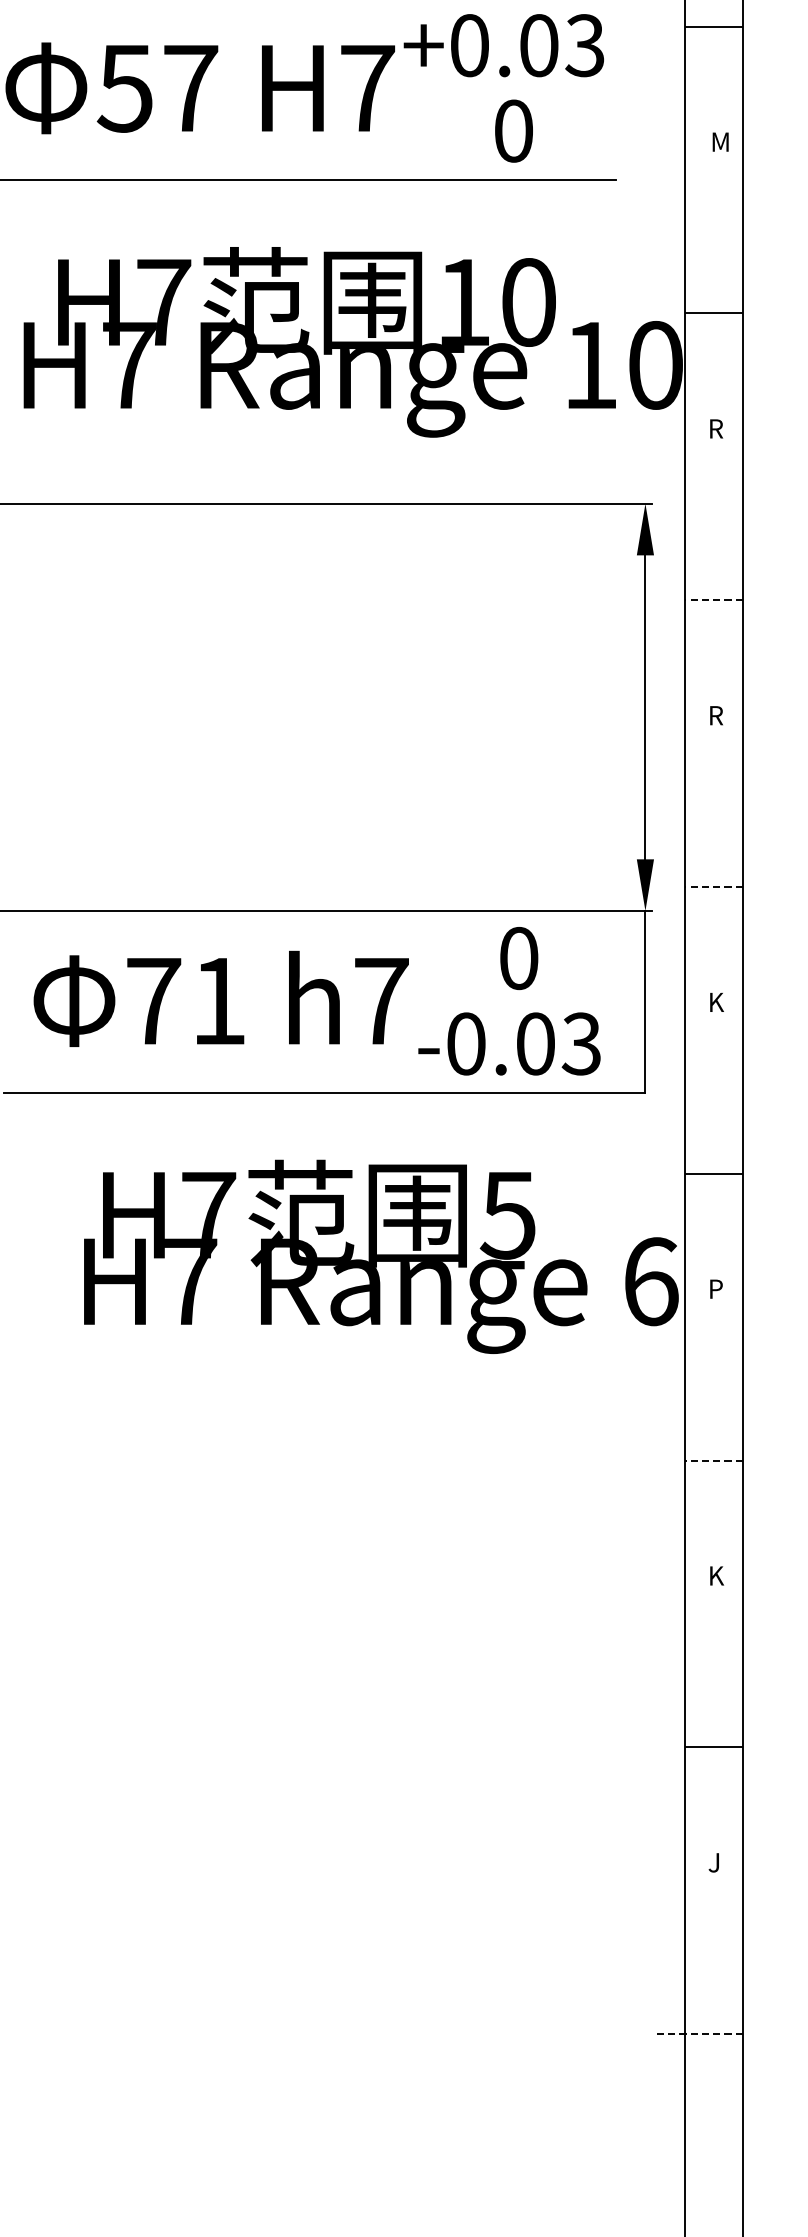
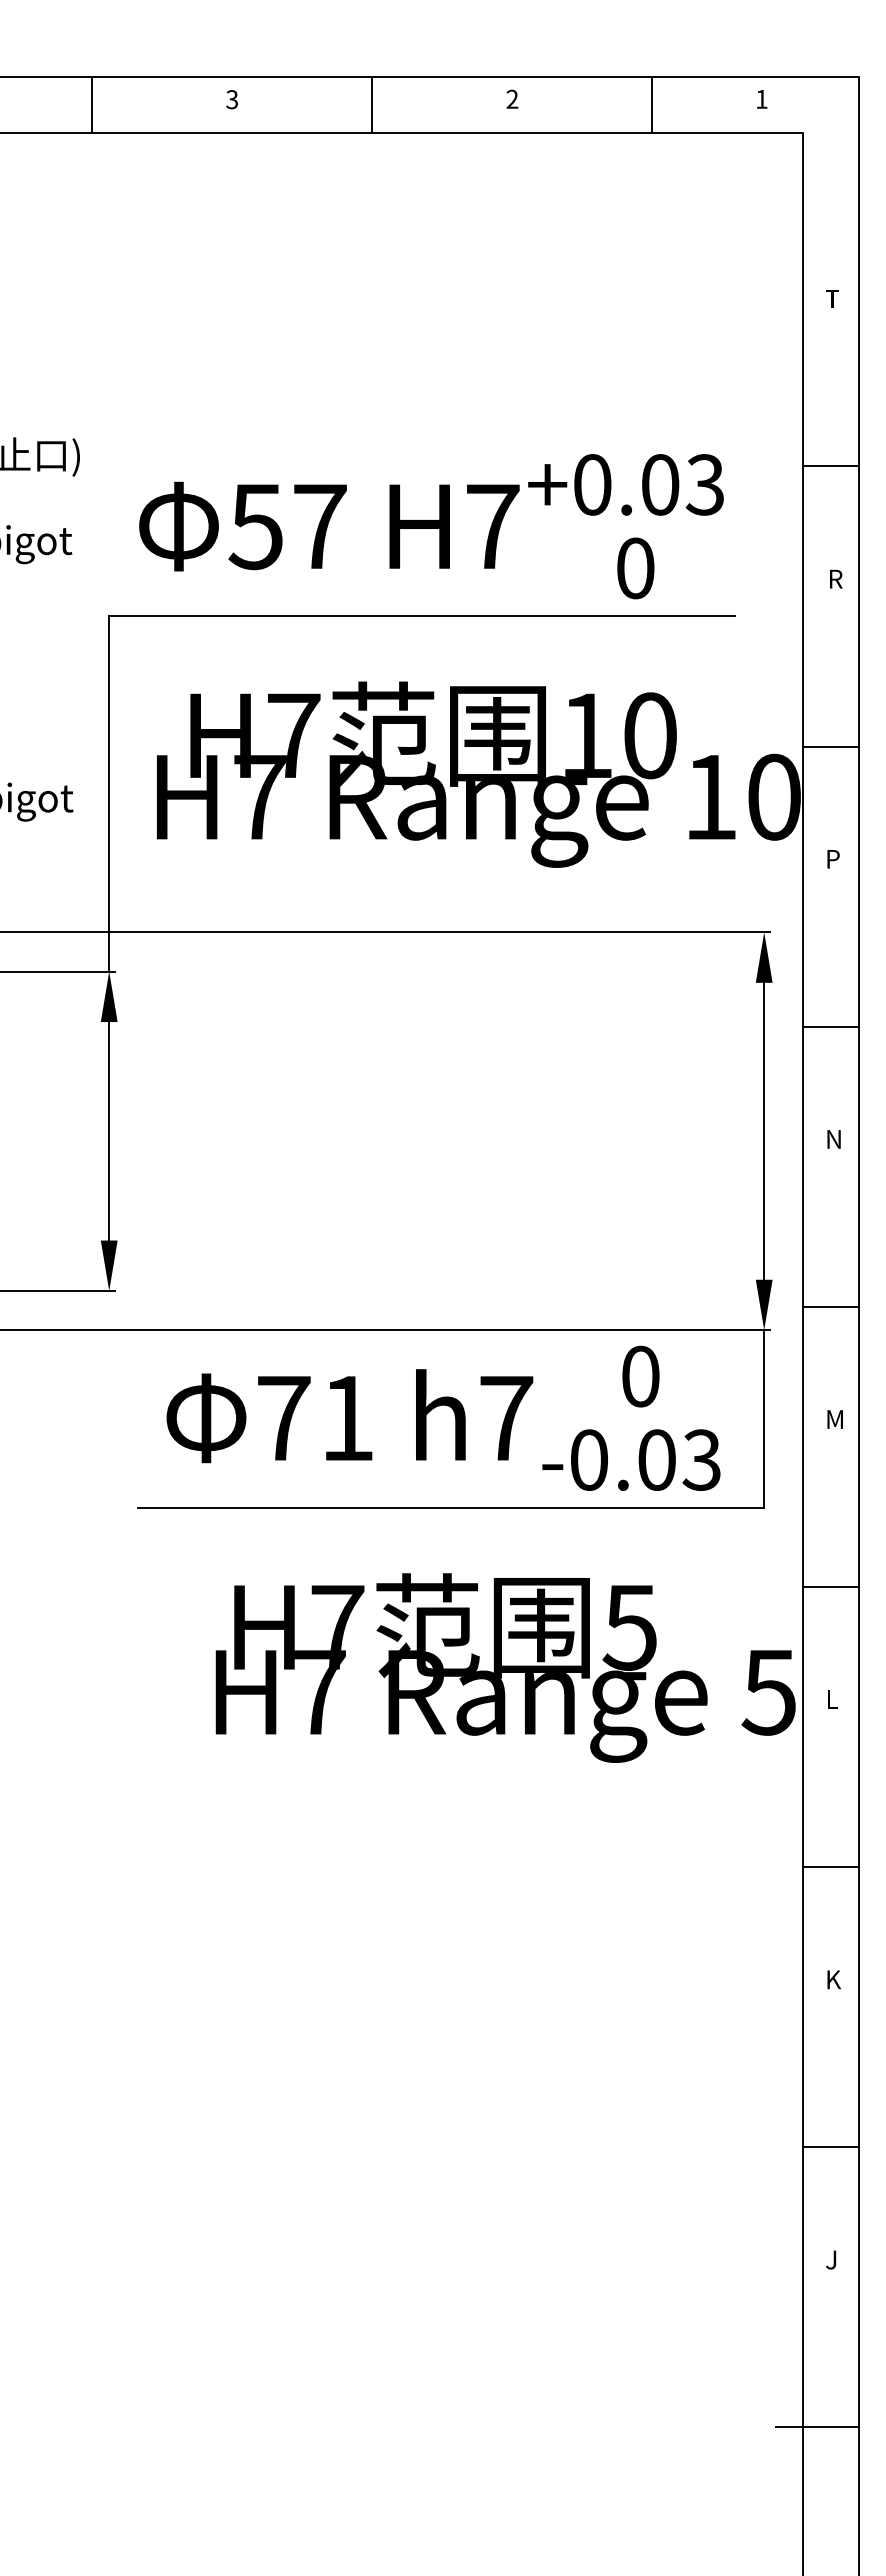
text: (721, 141) -> (838, 578), M -> R
text: (718, 429) -> (835, 859), R -> P
line: (713, 600) -> (830, 1026), dashed -> solid
text: (717, 715) -> (834, 1139), R -> N
line: (713, 886) -> (830, 1306), dashed -> solid
text: (718, 1002) -> (835, 1419), K -> M
text: (649, 1280) -> (768, 1691), 6 -> 5
text: (716, 1289) -> (833, 1699), P -> L
line: (713, 1461) -> (830, 1867), dashed -> solid
line: (698, 2034) -> (816, 2427), dashed -> solid

